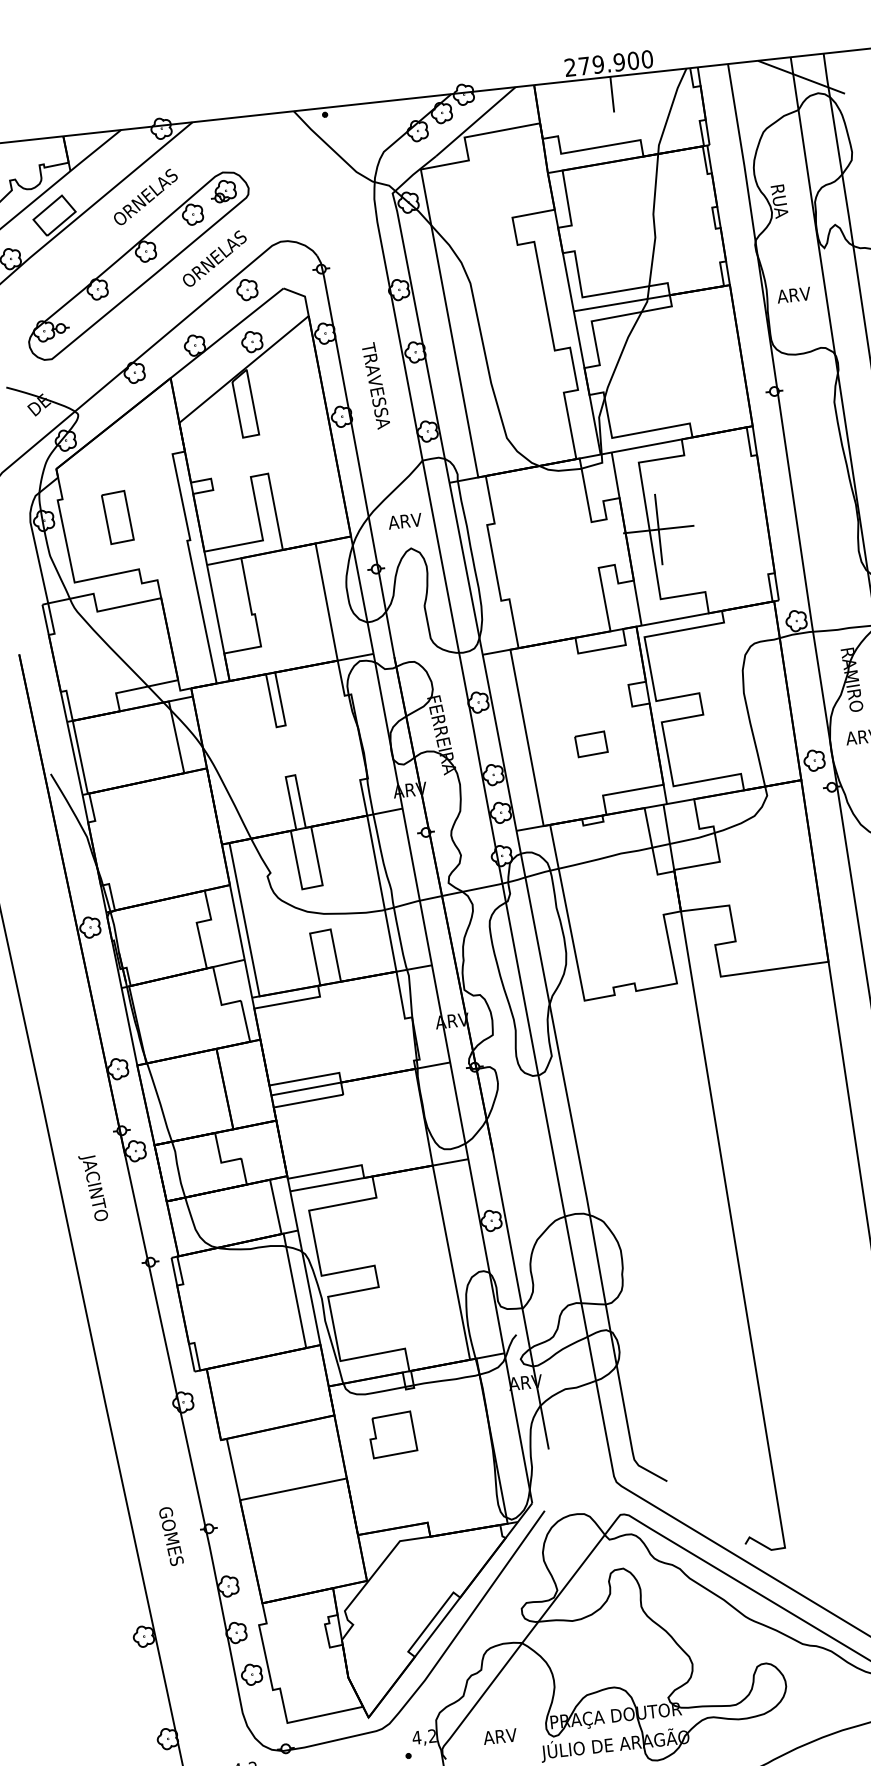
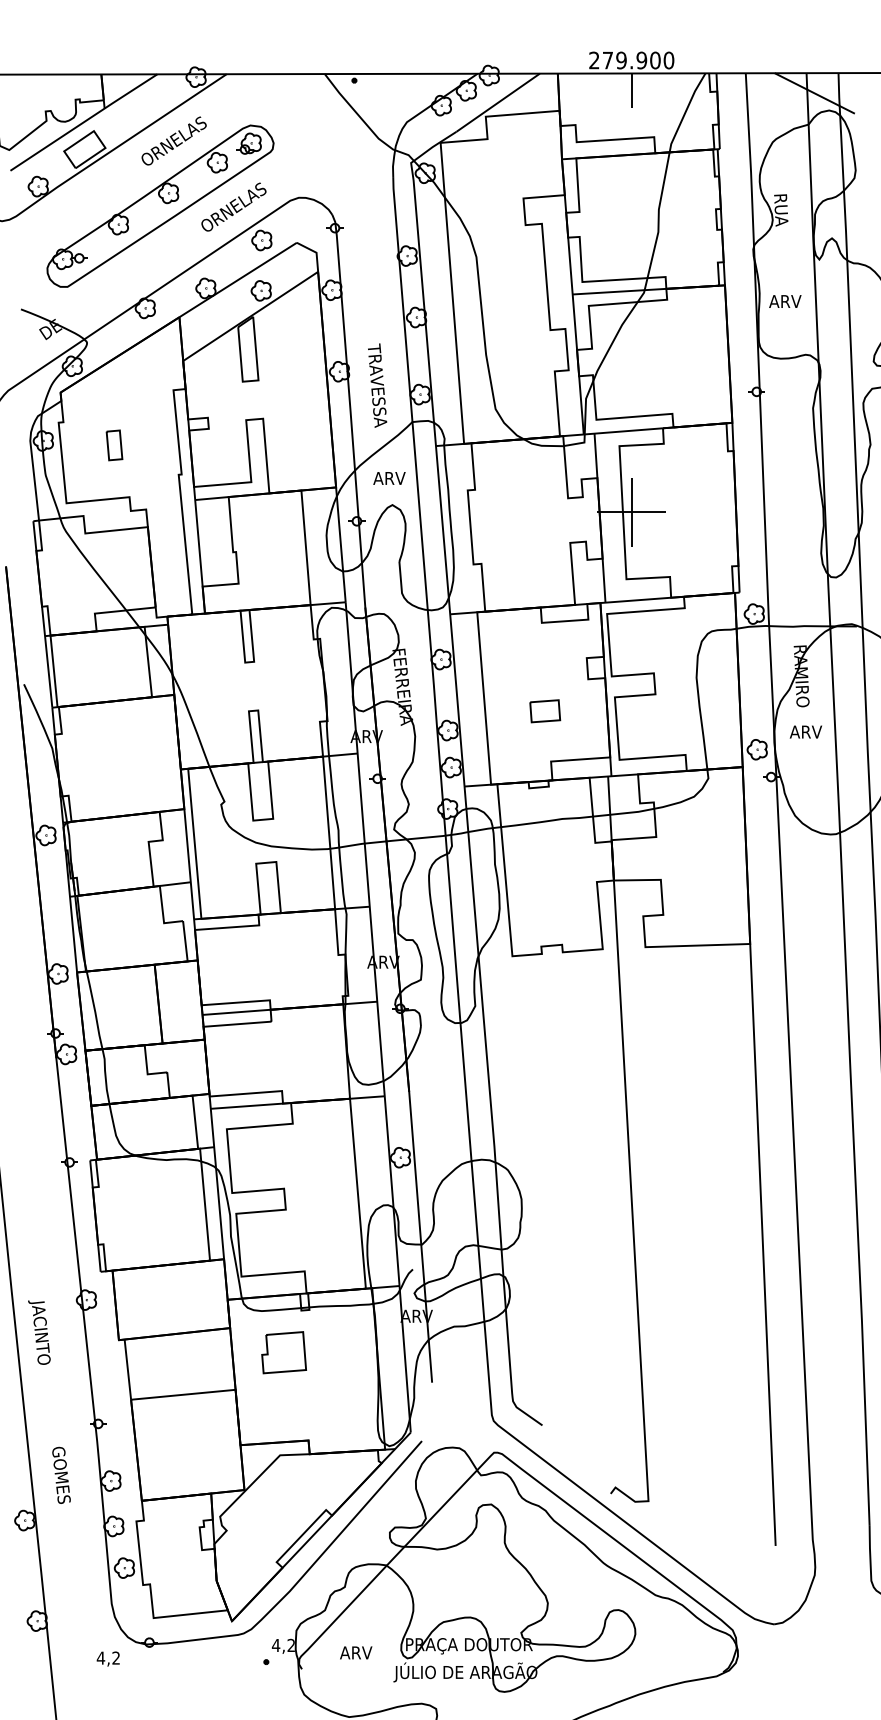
text: (376, 385) -> (377, 385), moved
part: (117, 517) -> (114, 445), size x0.6
text: (93, 1188) -> (39, 1332), moved
text: (171, 1535) -> (61, 1474), moved

